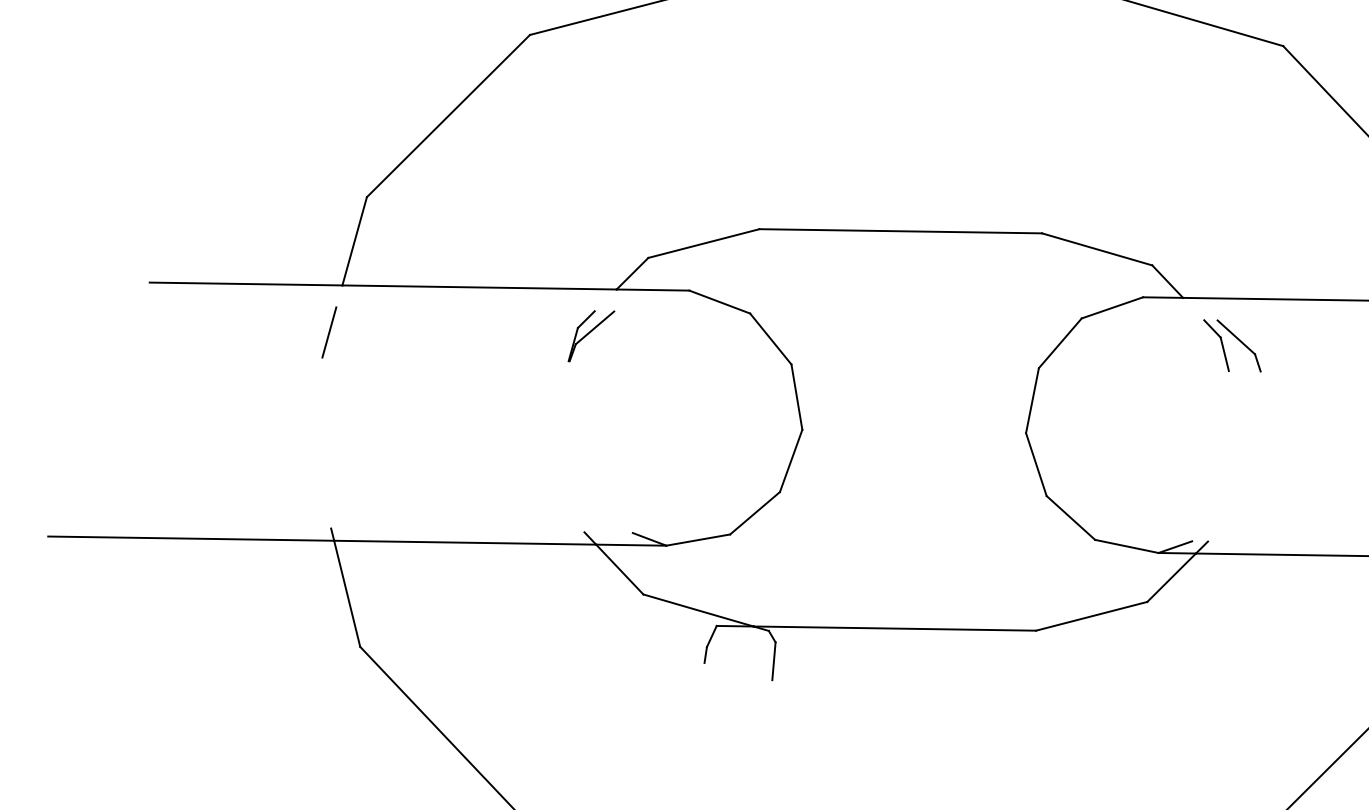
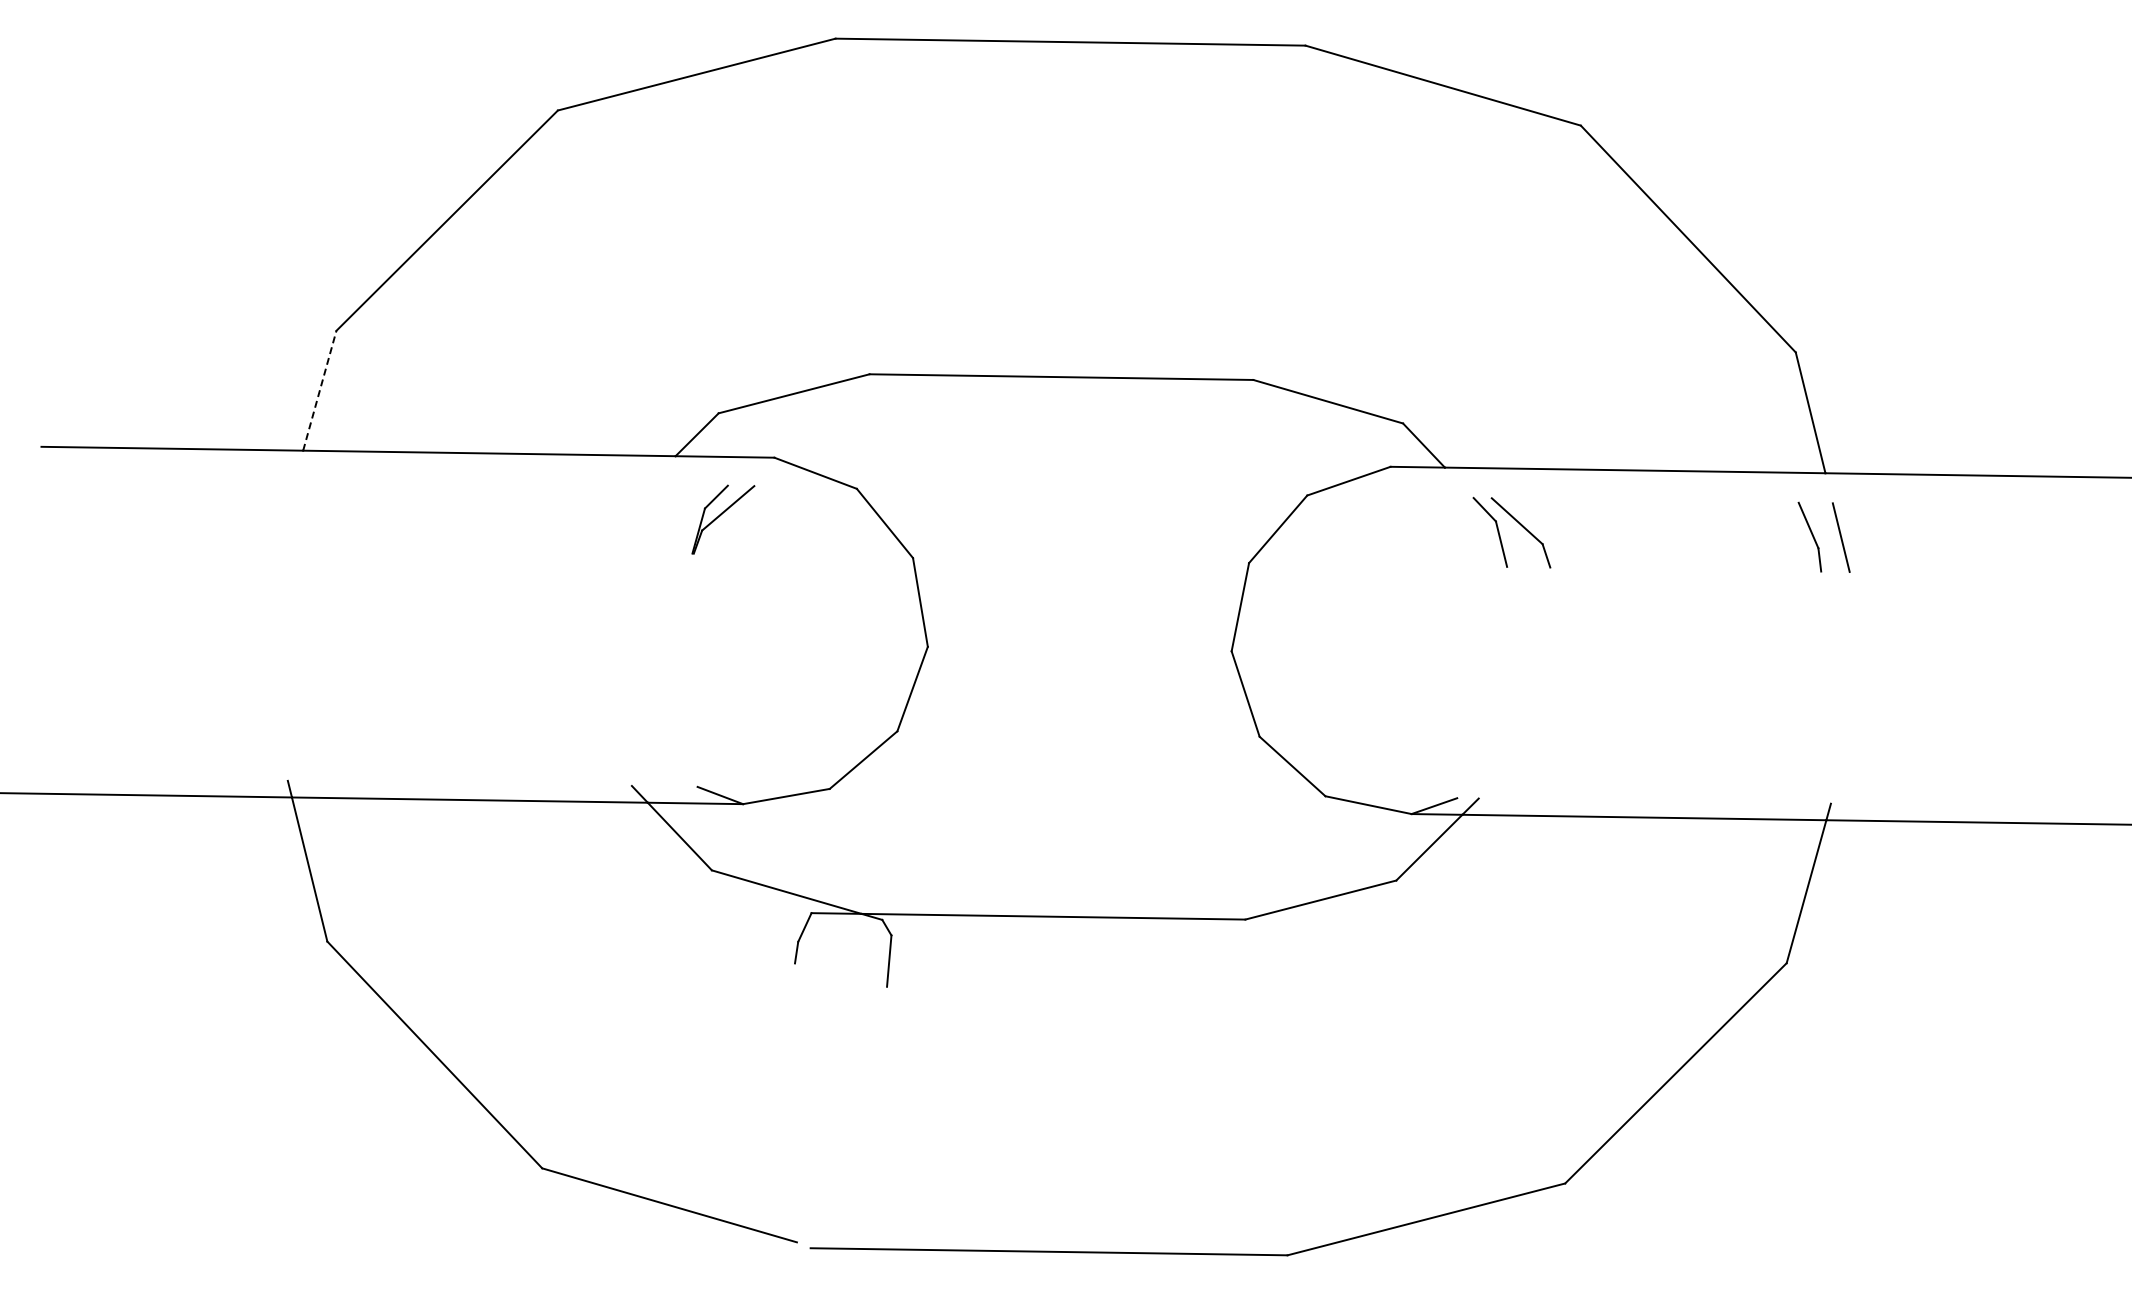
line: (354, 241) -> (319, 390), solid -> dashed
line: (329, 332) -> (285, 514), removed
part: (591, 336) -> (723, 519), moved

